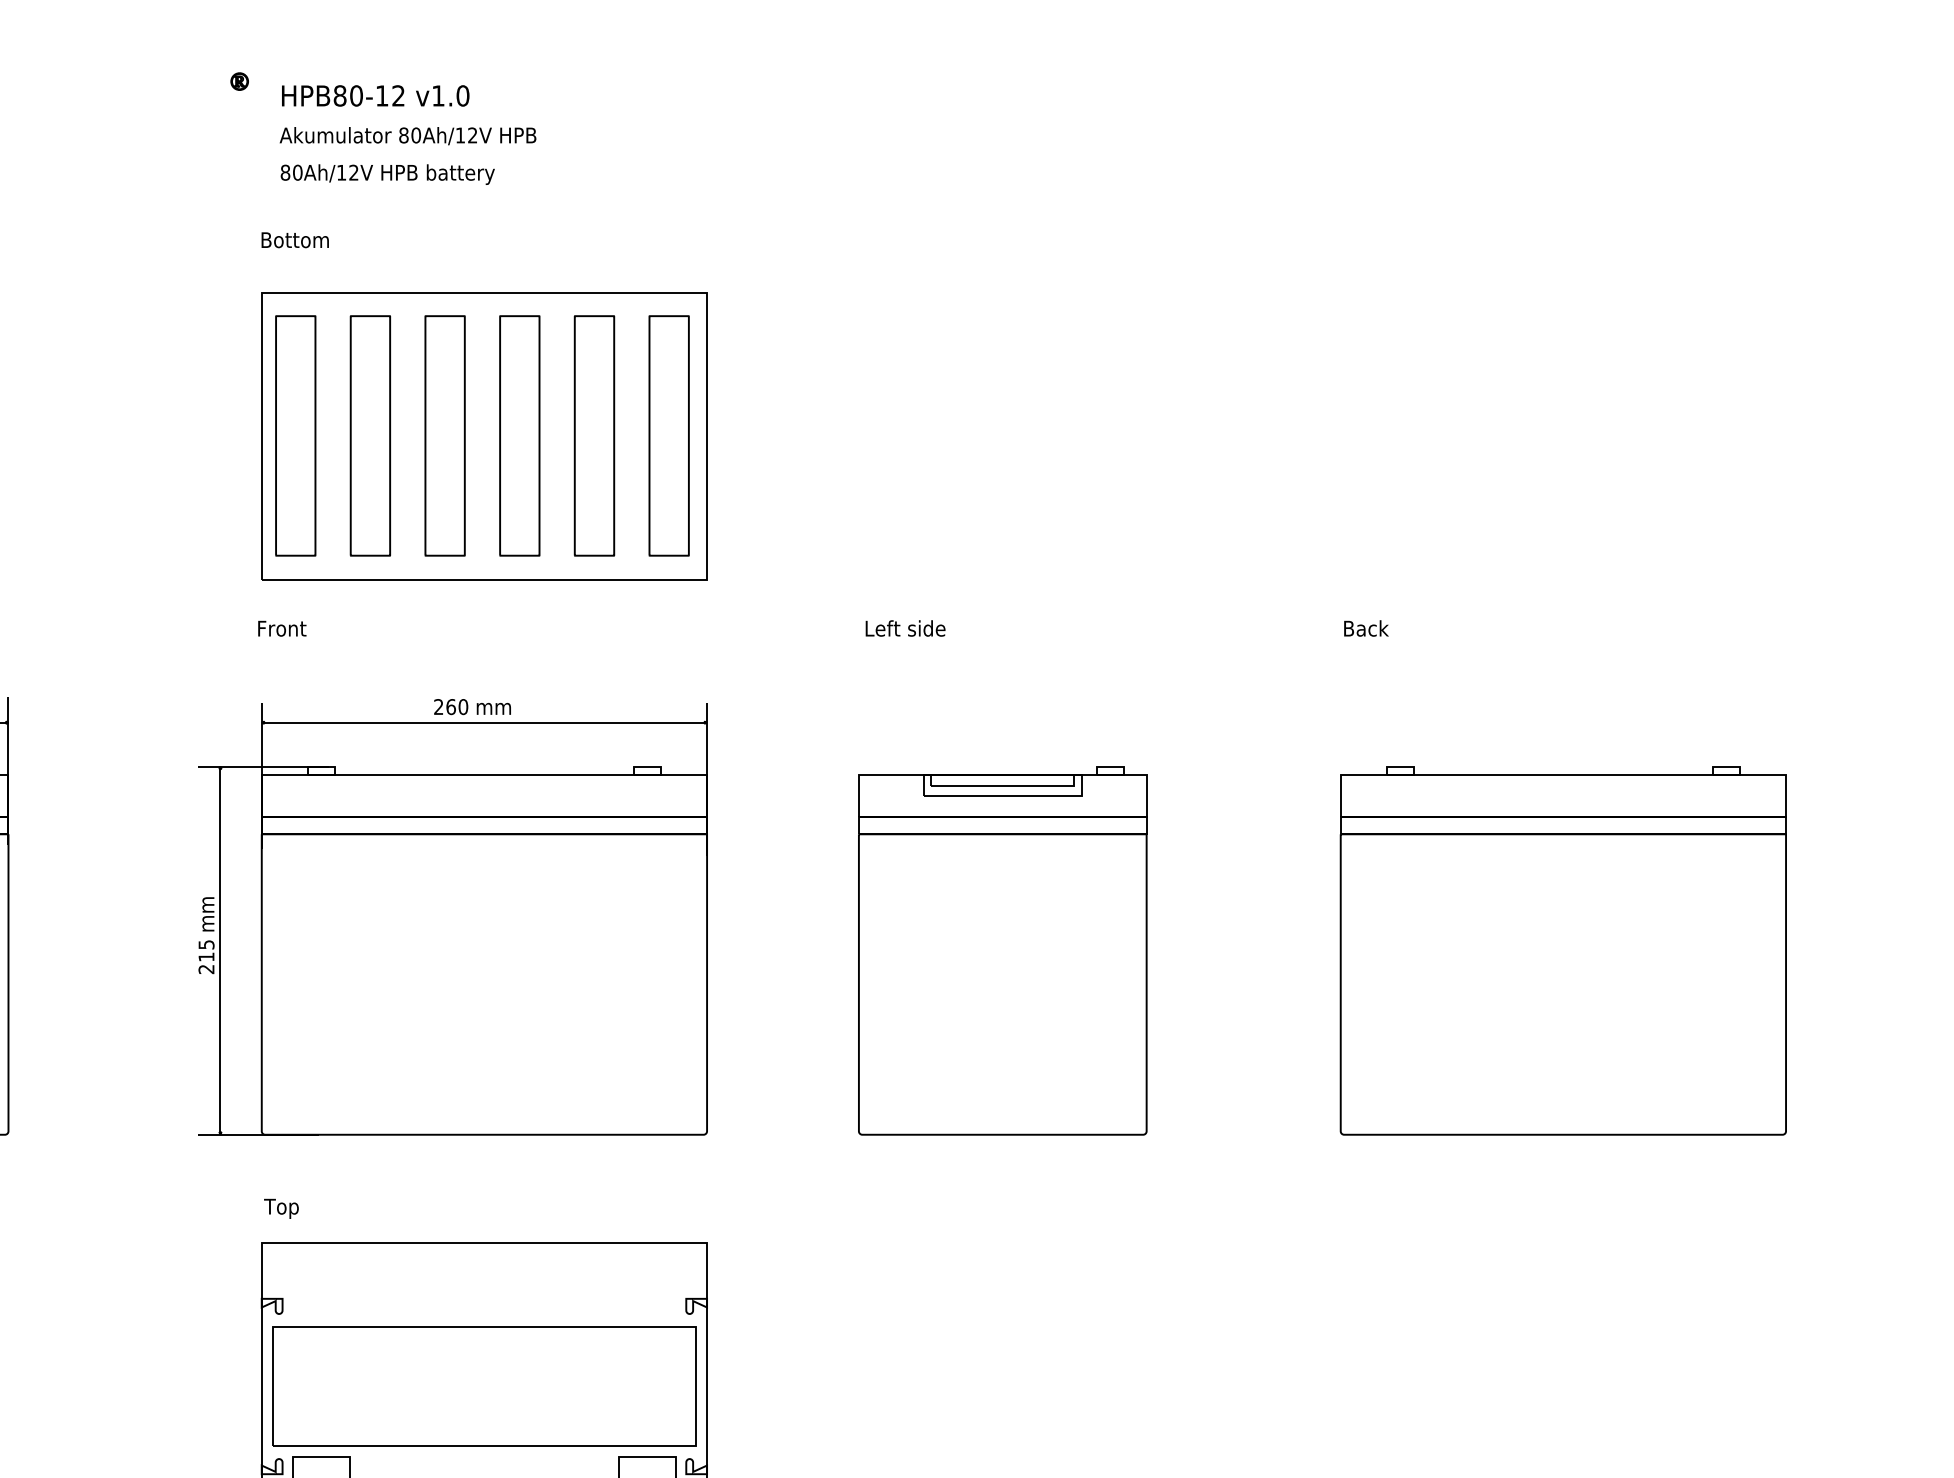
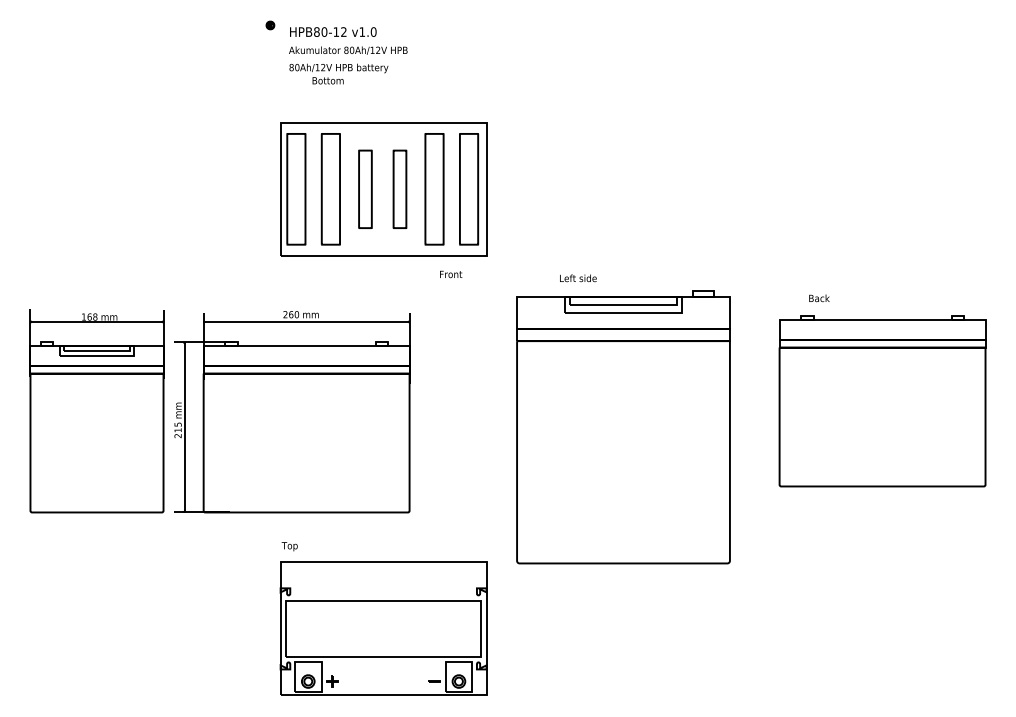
text: (293, 239) -> (327, 80), moved
part: (445, 436) -> (365, 189), size x0.7
part: (518, 436) -> (399, 189), size x0.7
text: (283, 628) -> (451, 274), moved
text: (1366, 628) -> (819, 298), moved
part: (453, 918) -> (292, 412), moved
part: (1001, 951) -> (622, 427), size x1.6
part: (1563, 951) -> (882, 401), moved

